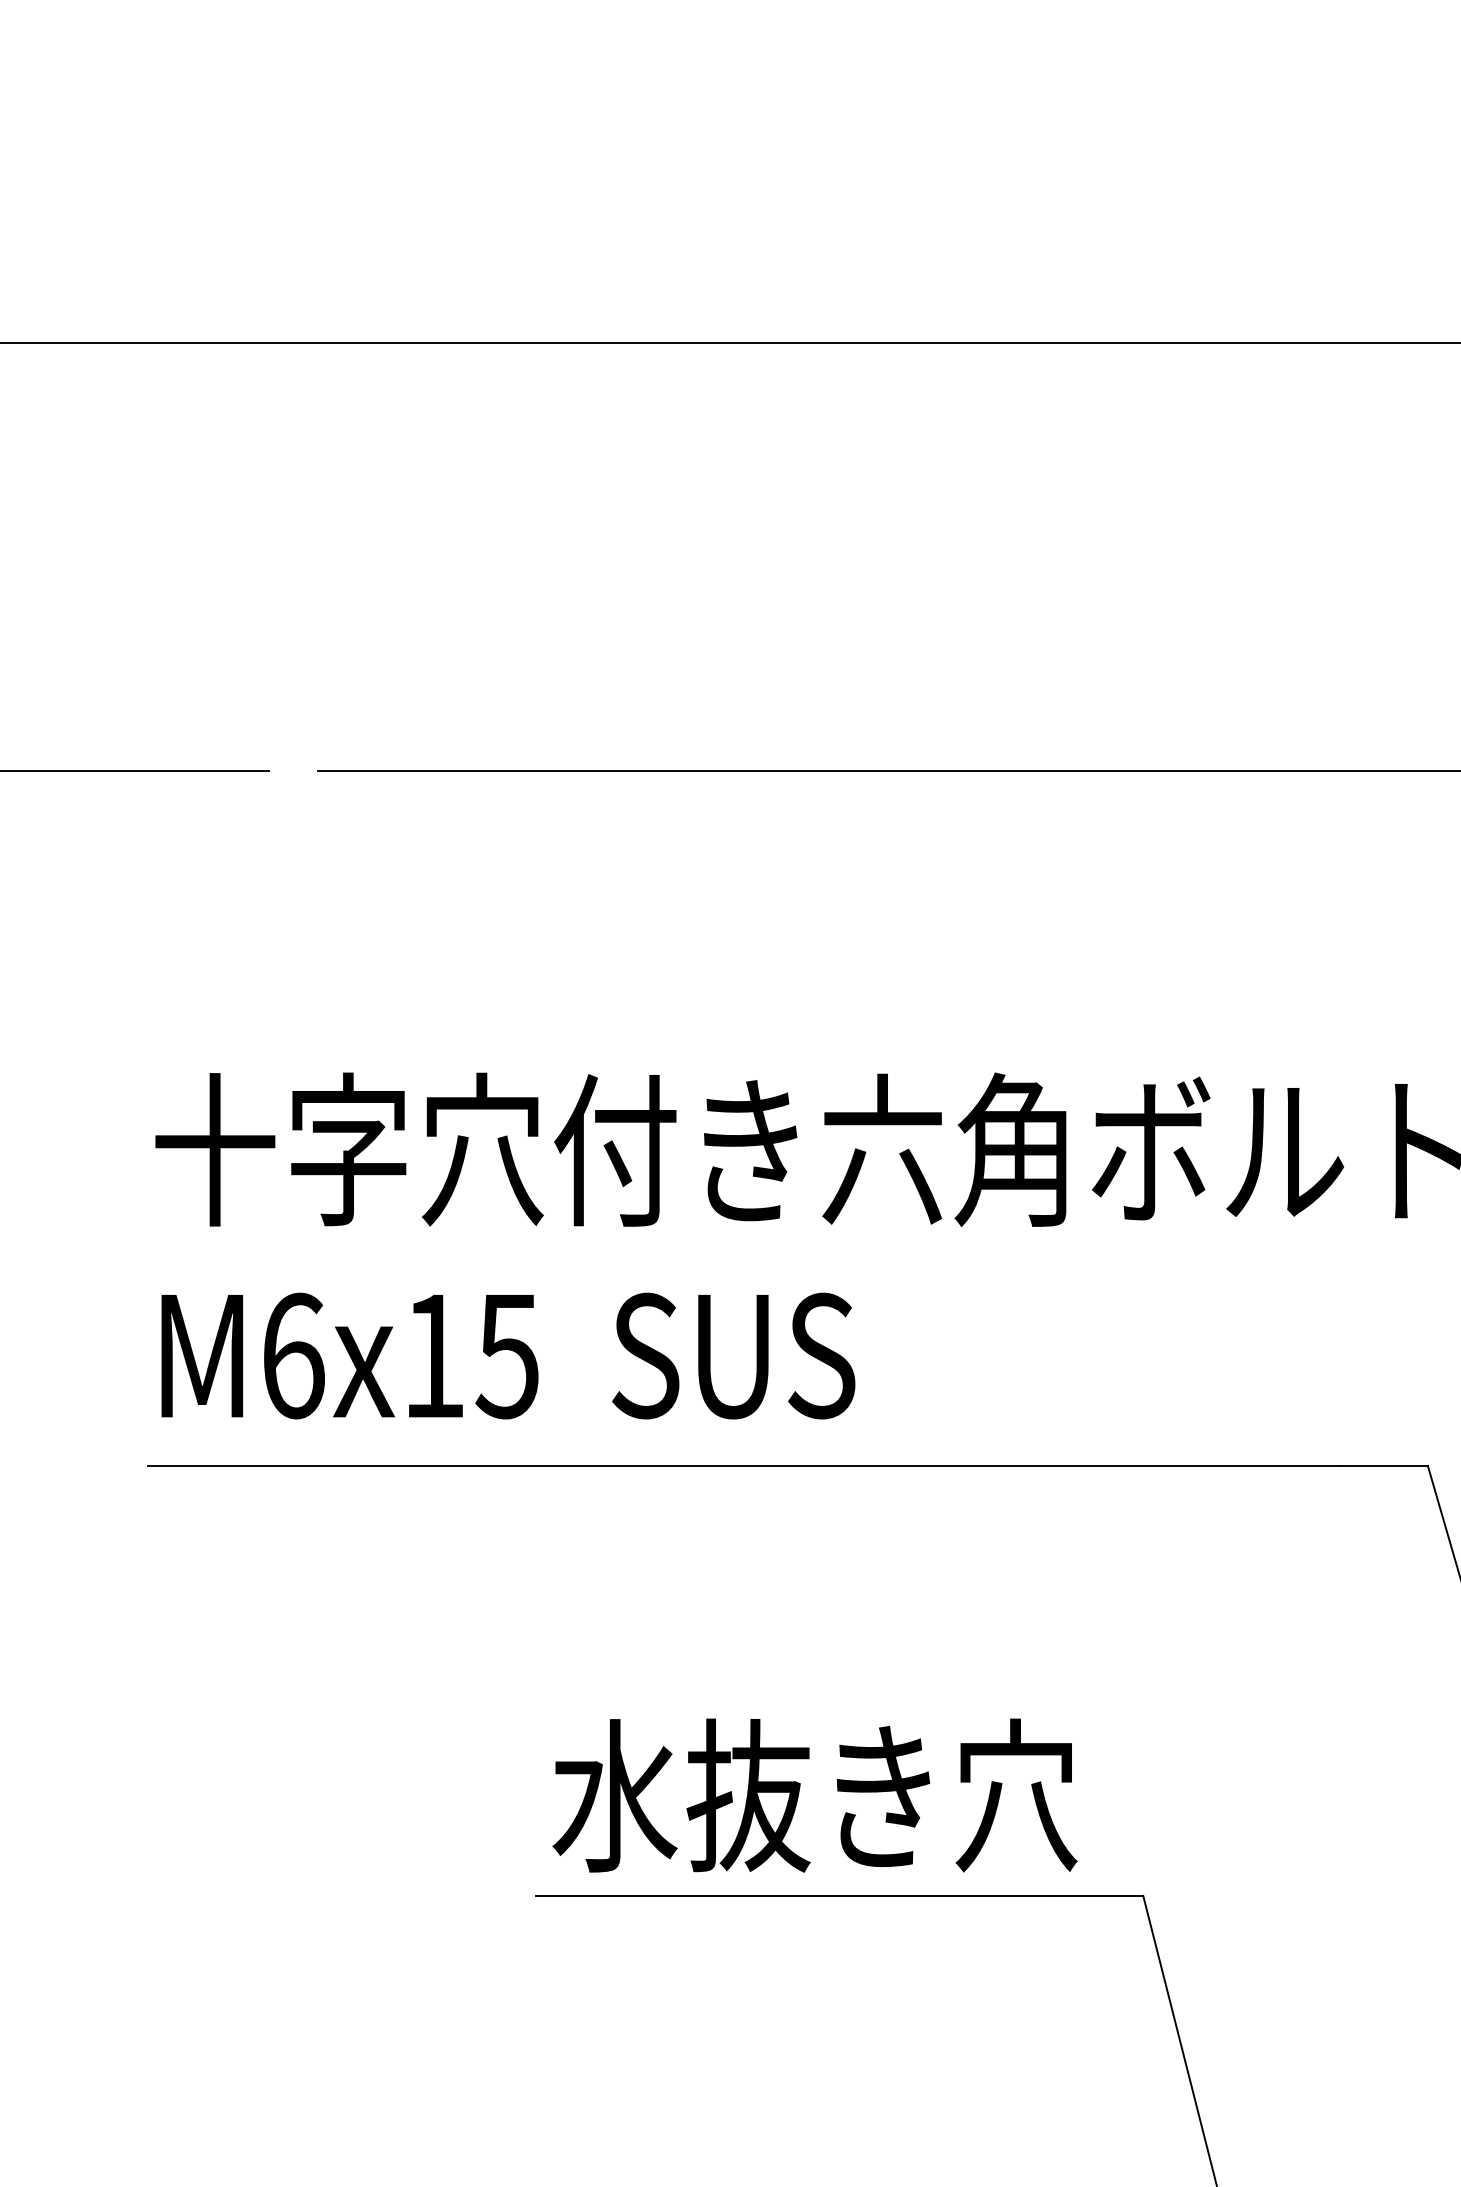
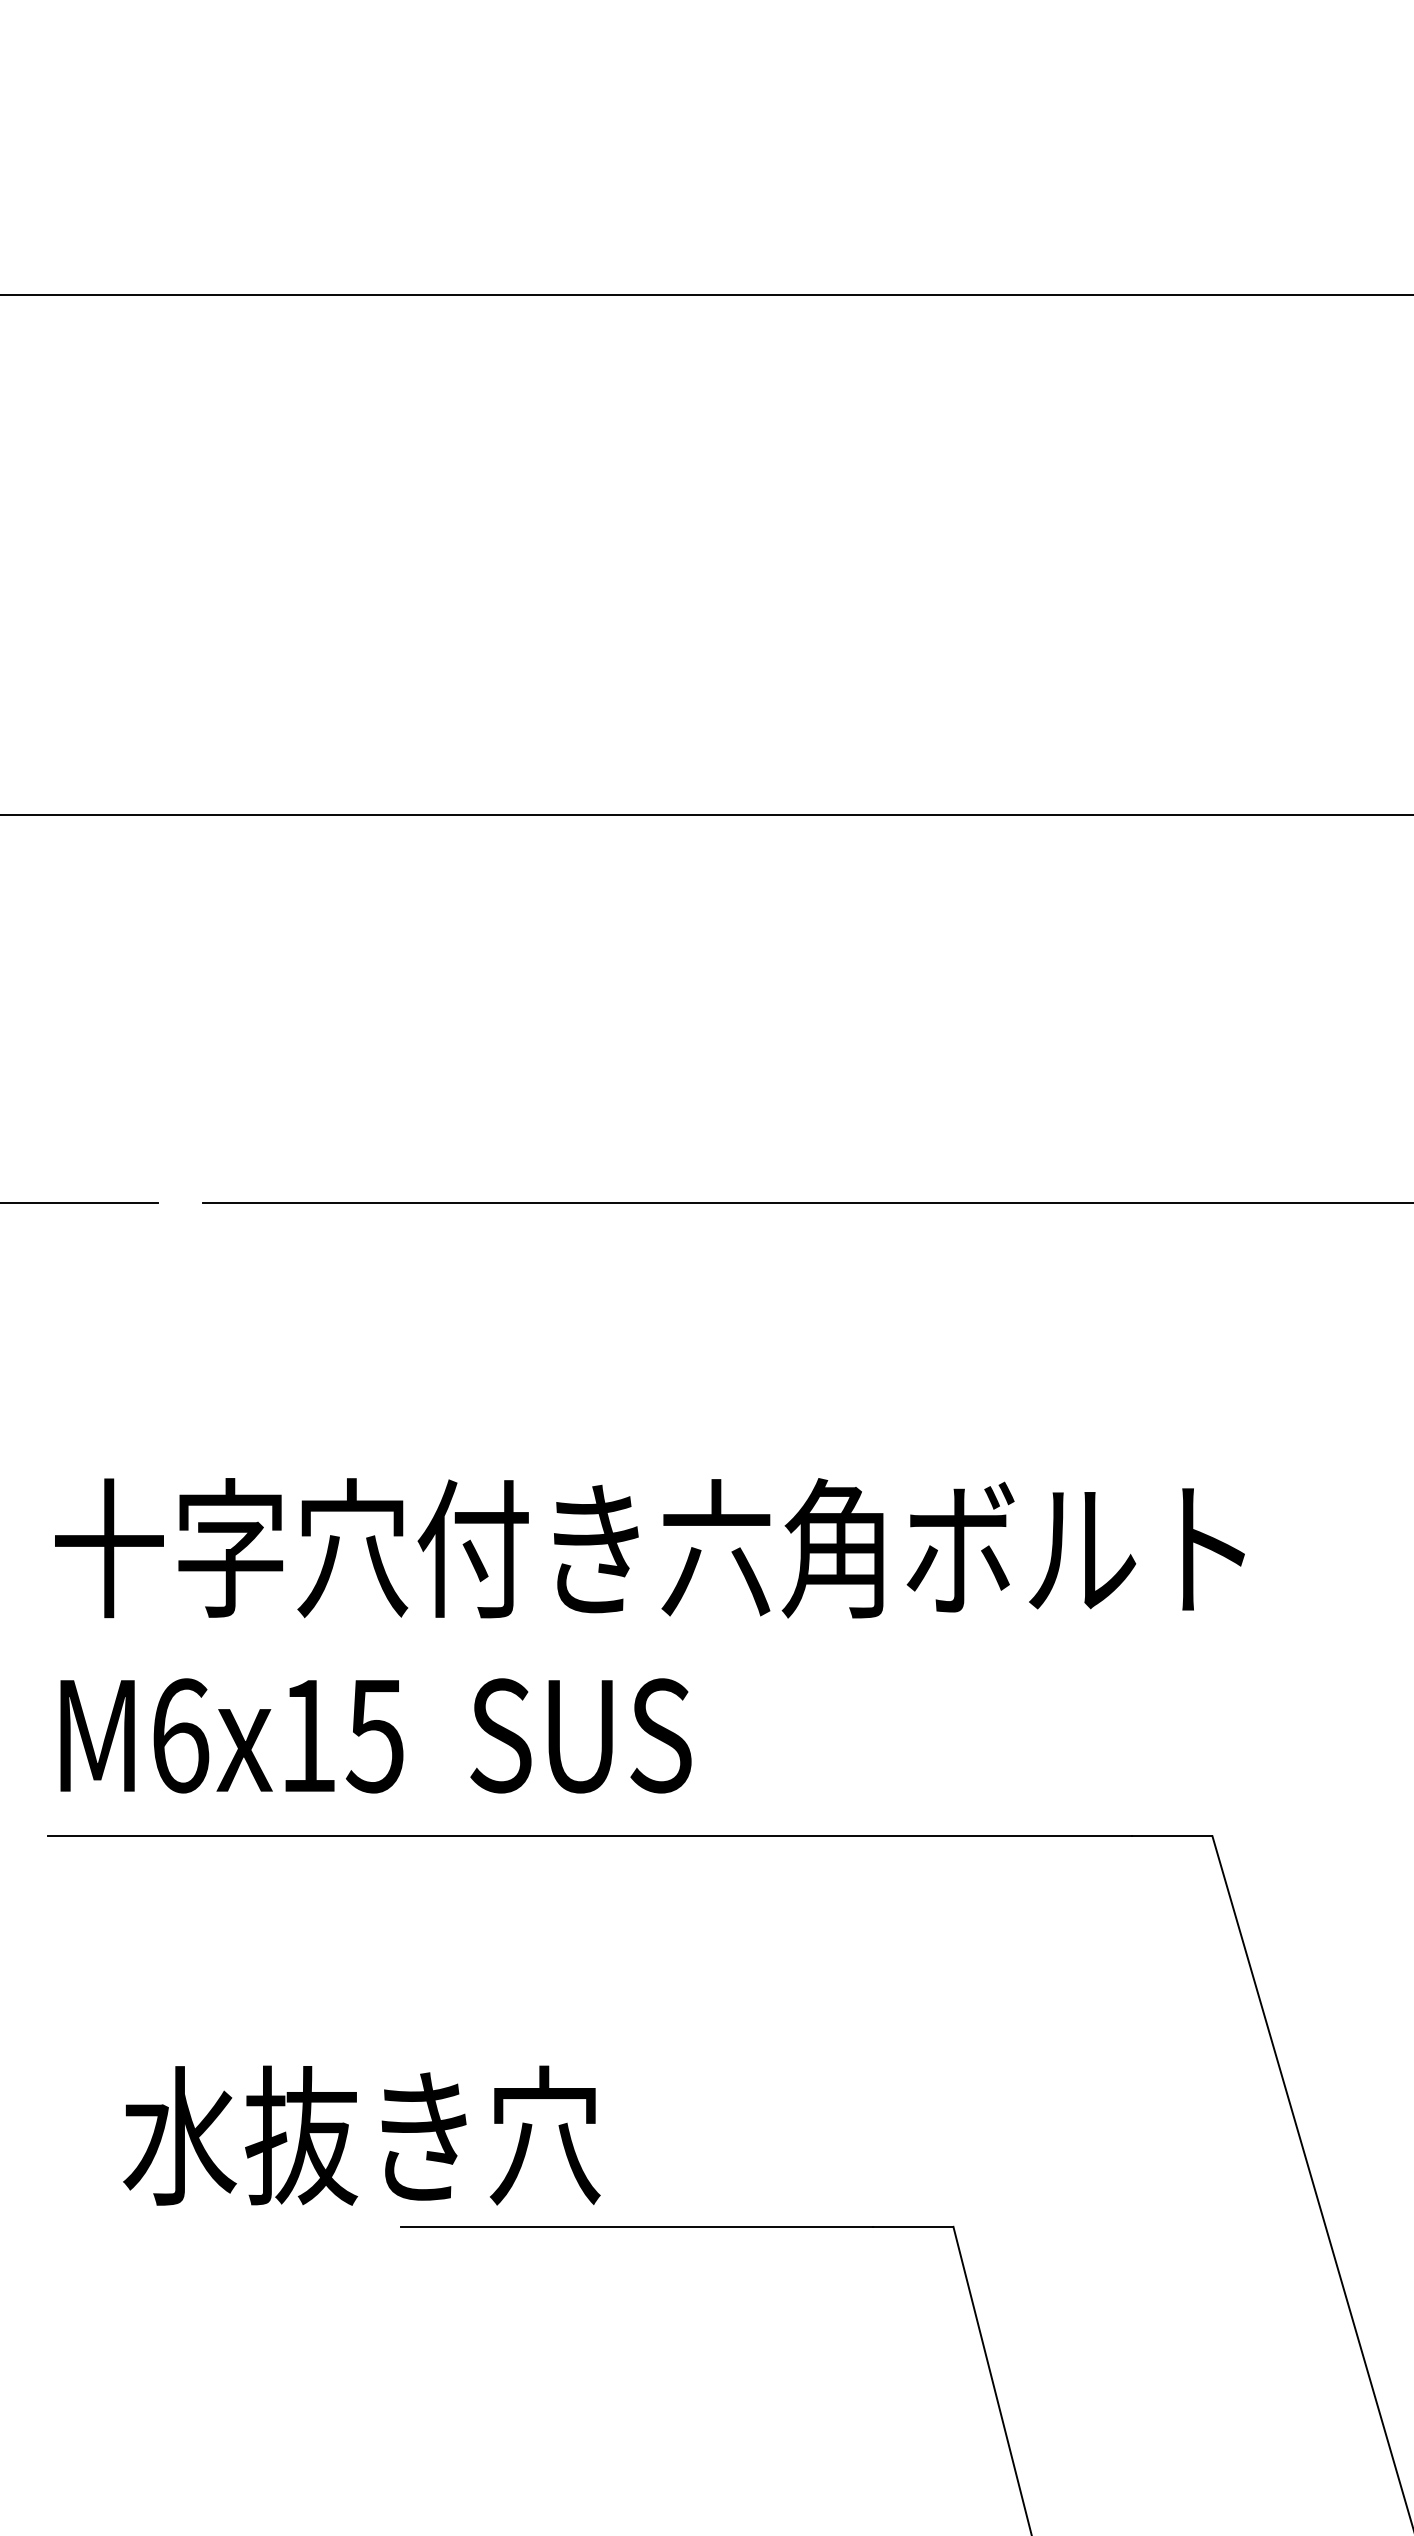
text: (814, 1795) -> (361, 2135), moved

